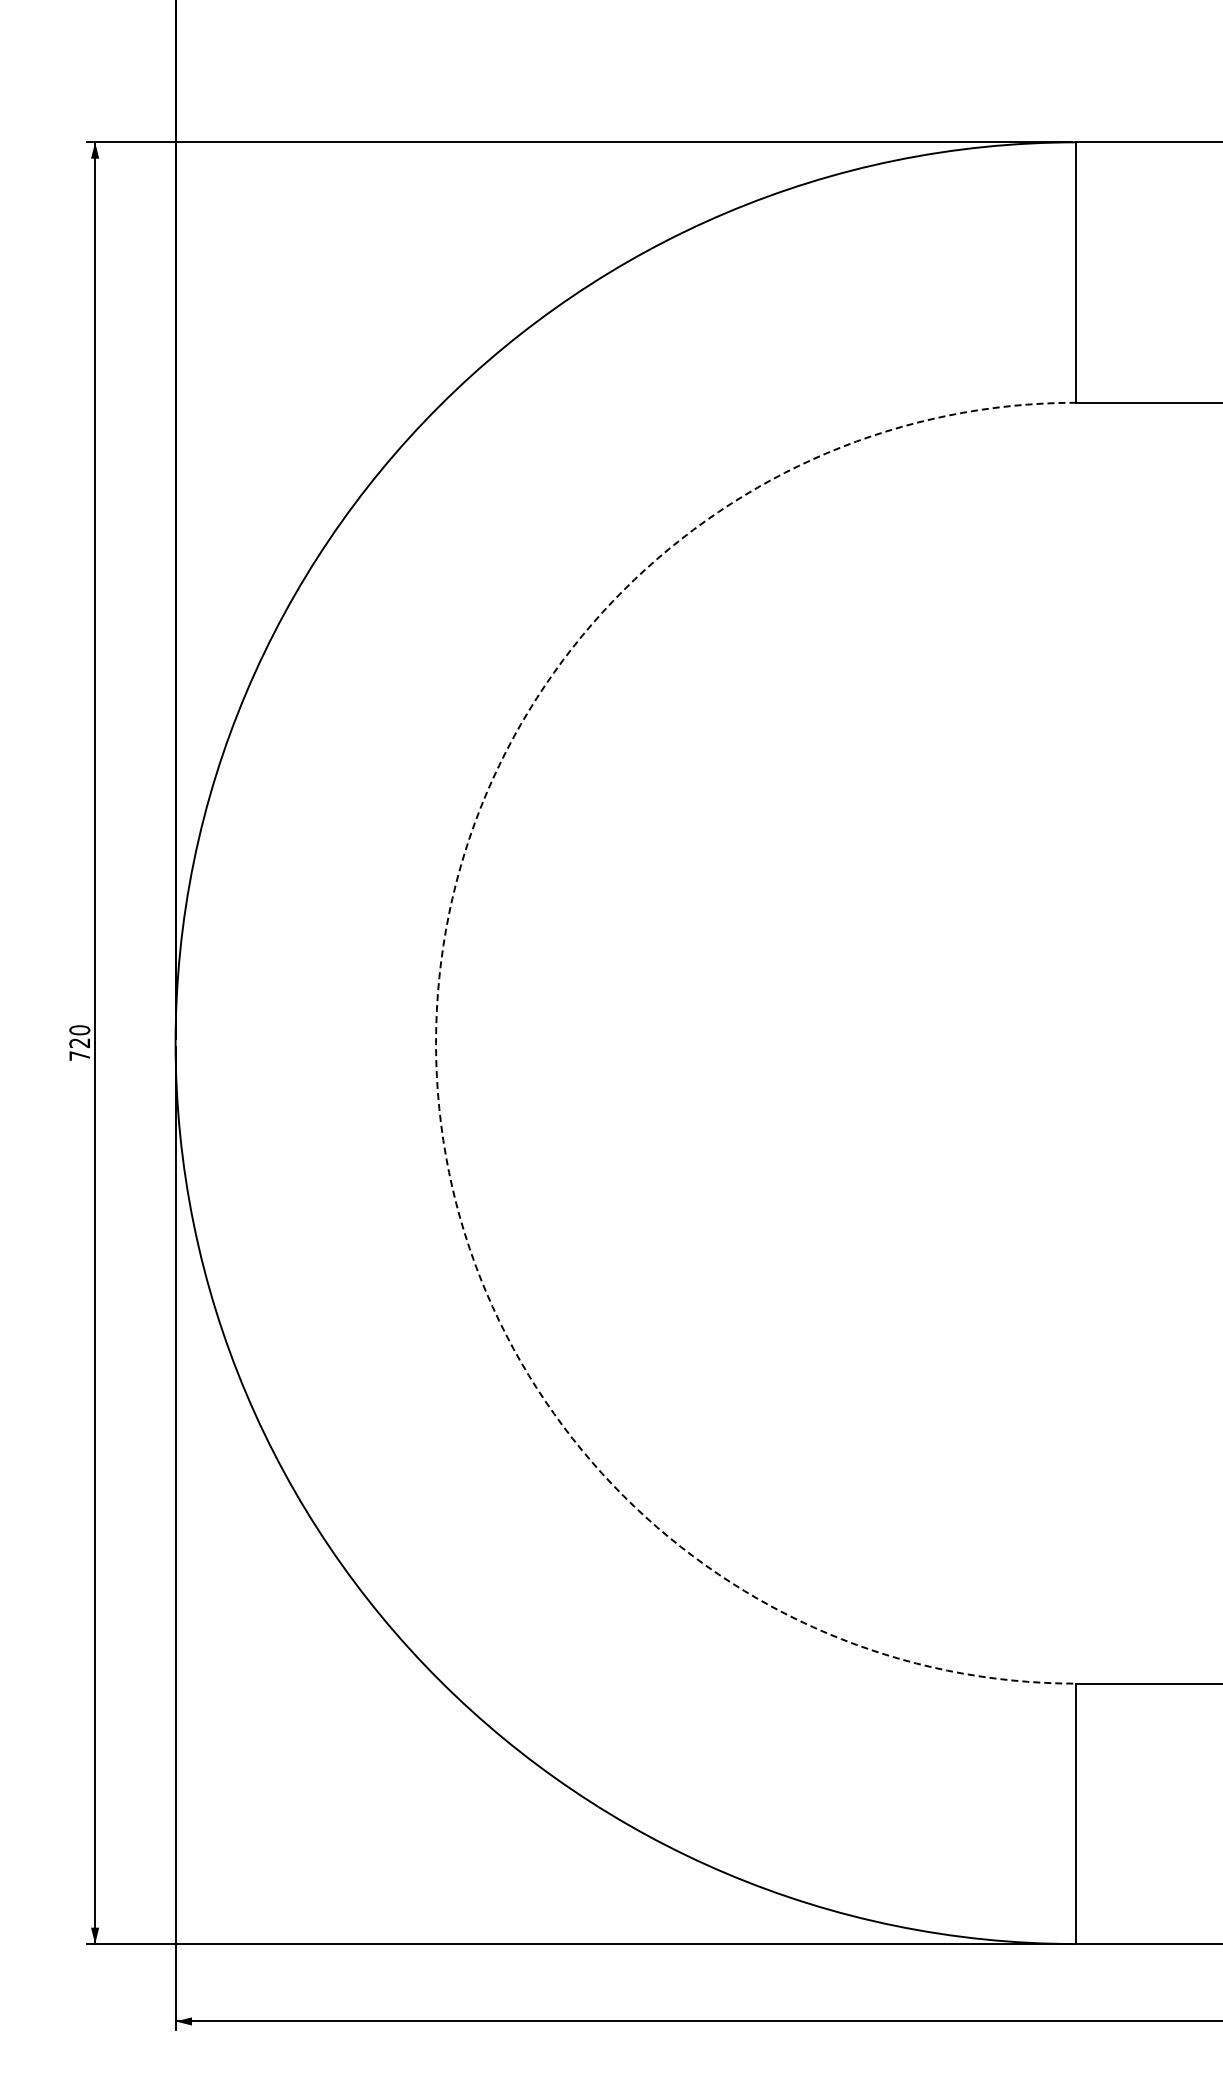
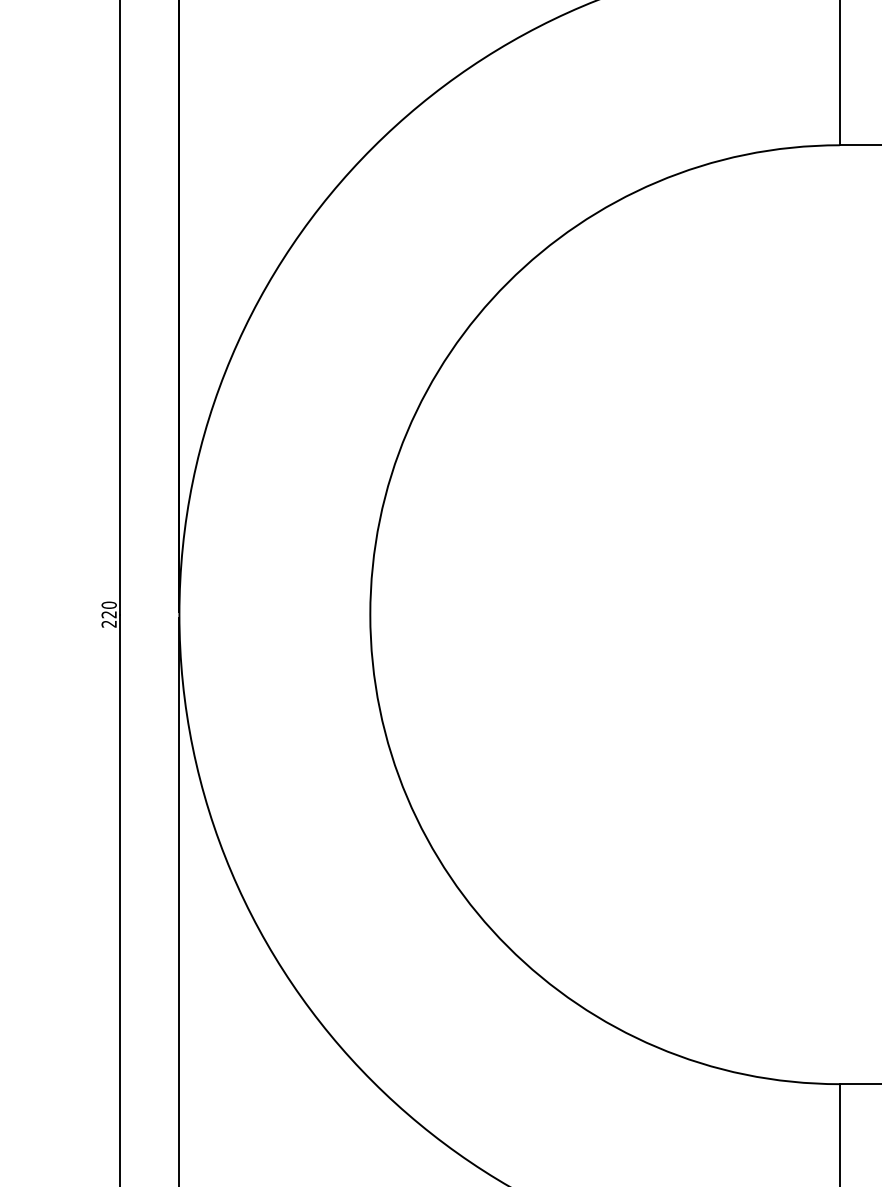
arc: (436, 1043) -> (370, 614), dashed -> solid
text: (79, 1055) -> (108, 623), 720 -> 220

